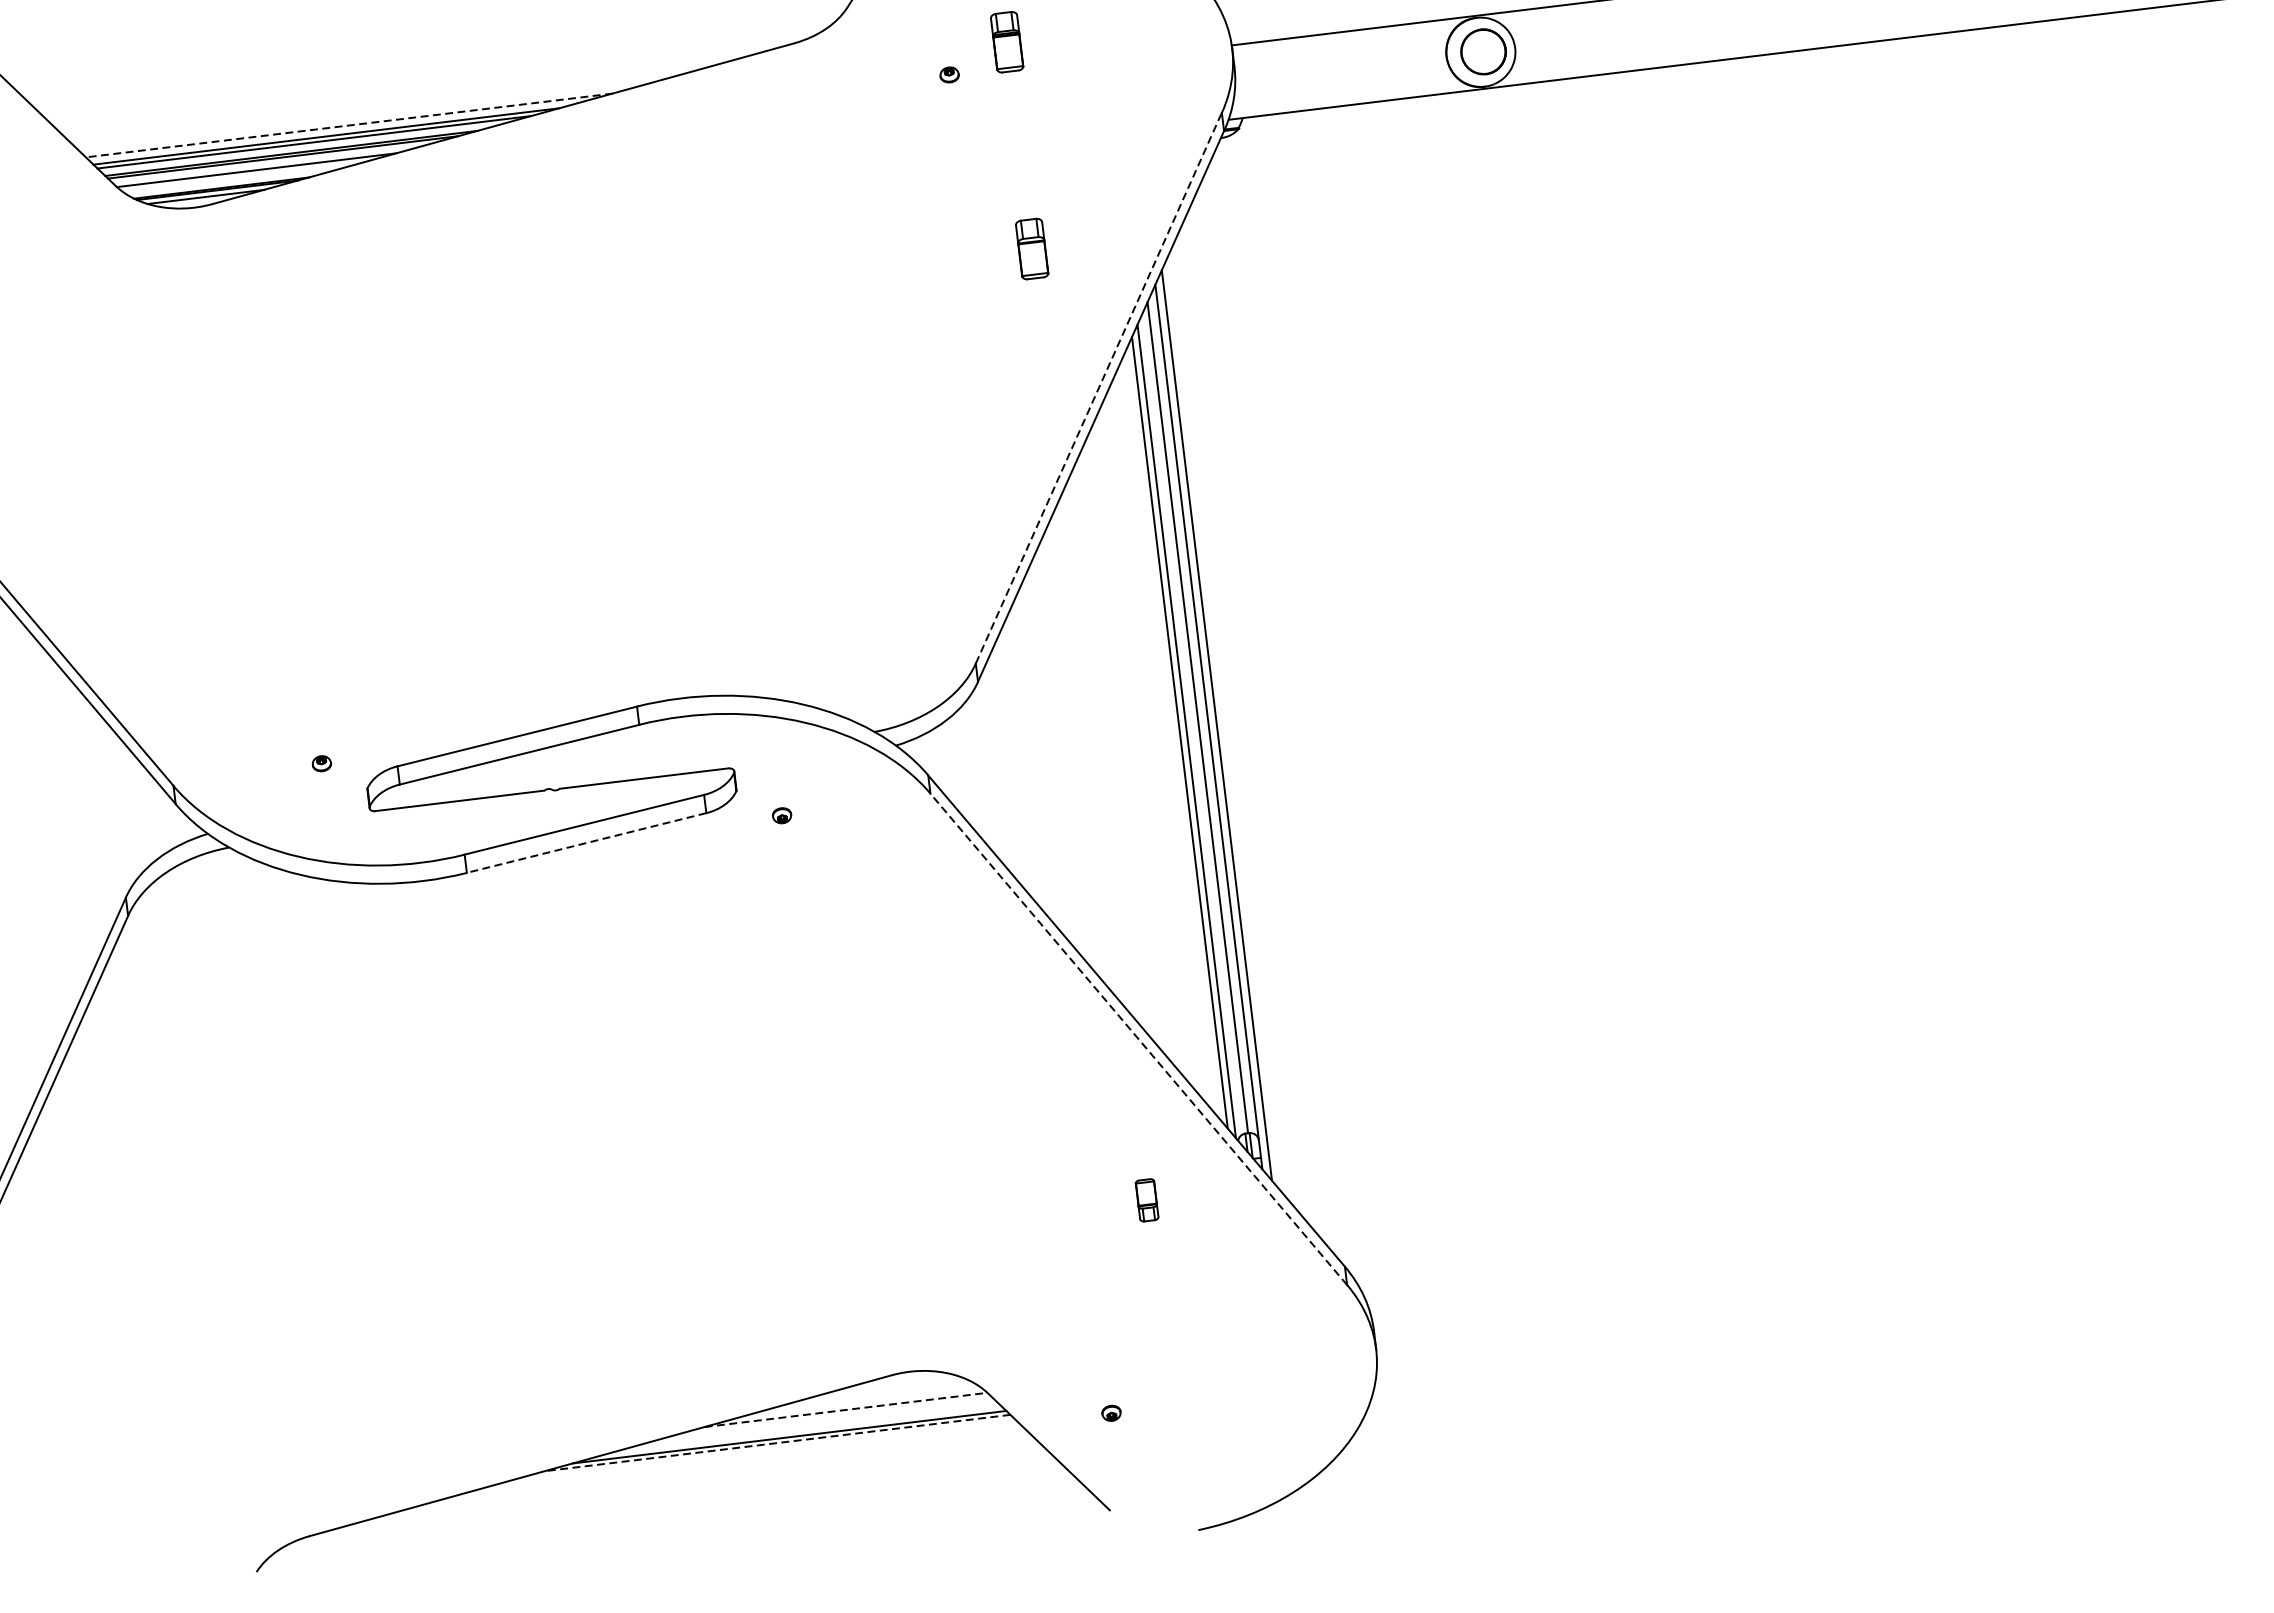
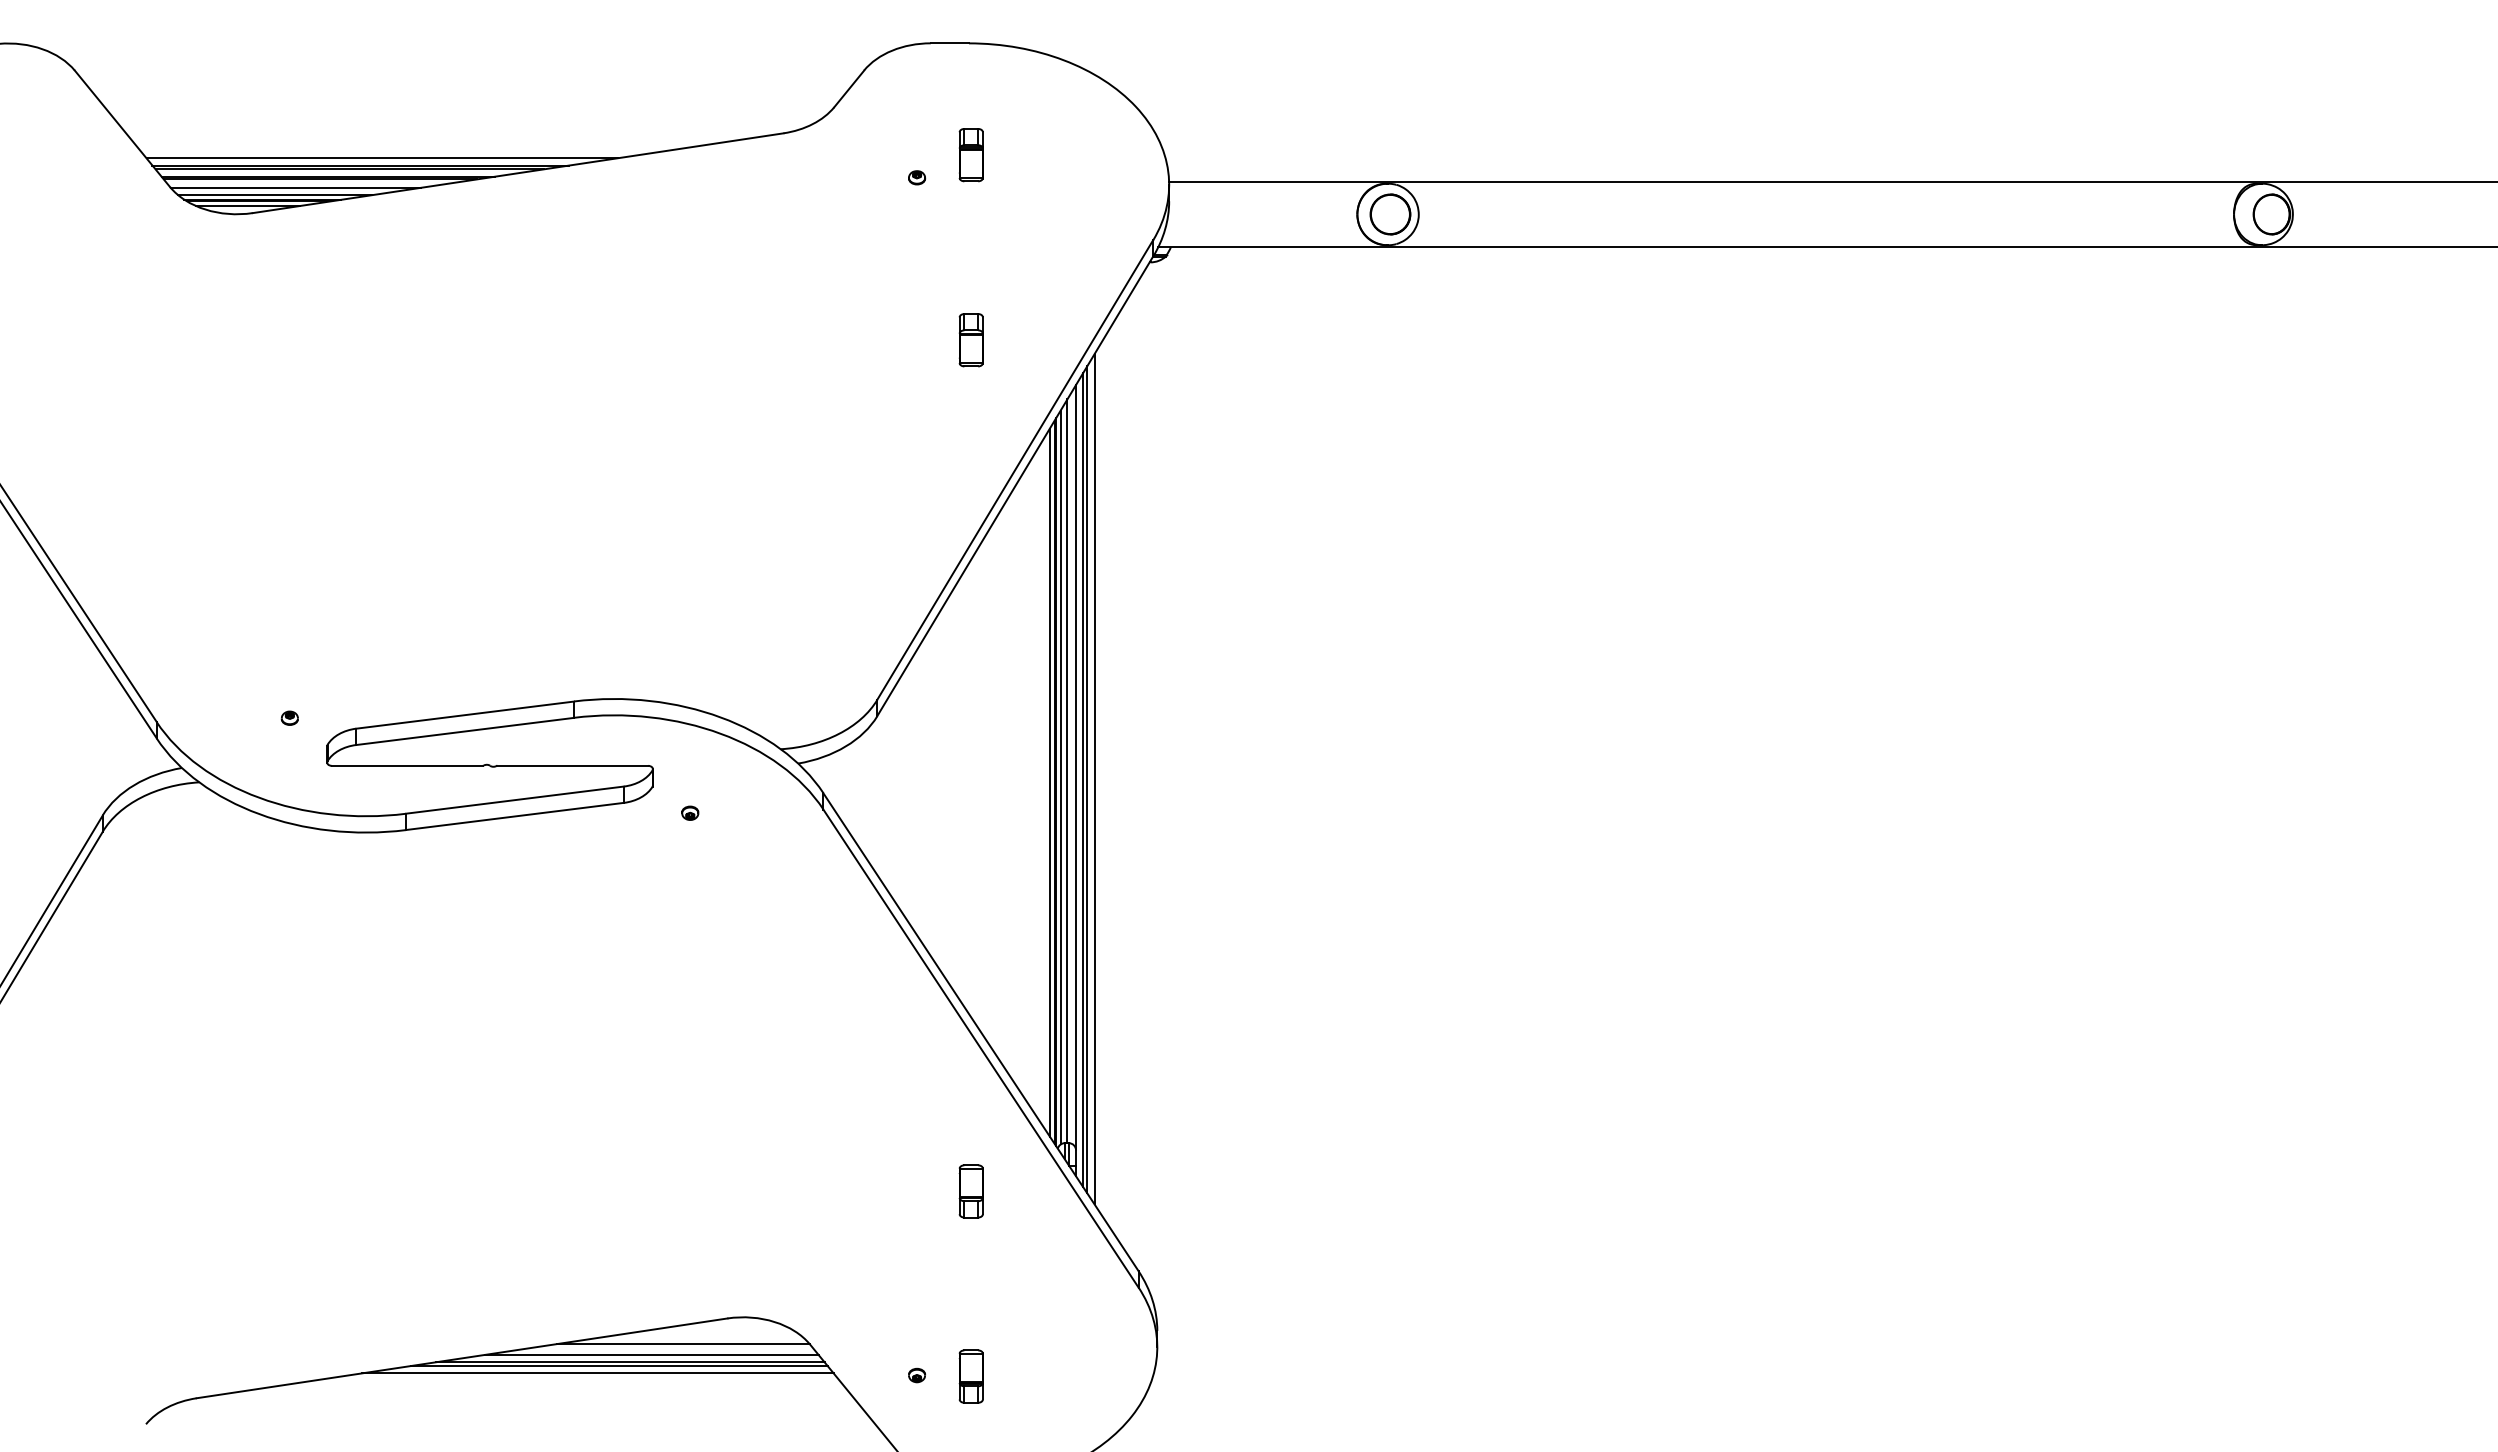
line: (349, 125) -> (382, 158), dashed -> solid
line: (235, 181) -> (275, 195), added
line: (1099, 387) -> (1015, 469), dashed -> solid
line: (1229, 723) -> (1094, 779), added
line: (1221, 724) -> (1087, 779), added
line: (1190, 725) -> (1060, 777), added
line: (1184, 732) -> (1054, 782), added
line: (586, 843) -> (514, 816), dashed -> solid
line: (1138, 1039) -> (980, 1048), dashed -> solid
part: (1146, 1200) -> (970, 1191), size x1.43
part: (1171, 1407) -> (970, 1376), added
line: (846, 1410) -> (683, 1344), dashed -> solid
line: (811, 1425) -> (651, 1354), added
line: (777, 1443) -> (619, 1366), dashed -> solid
line: (754, 1454) -> (597, 1373), added

